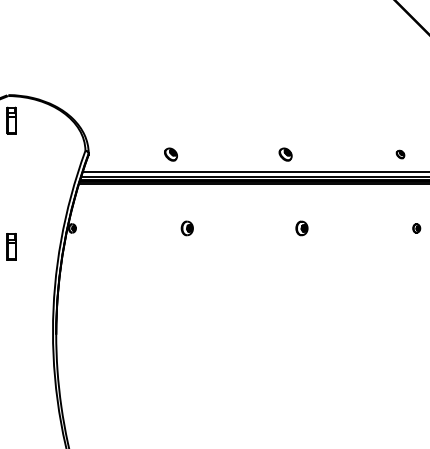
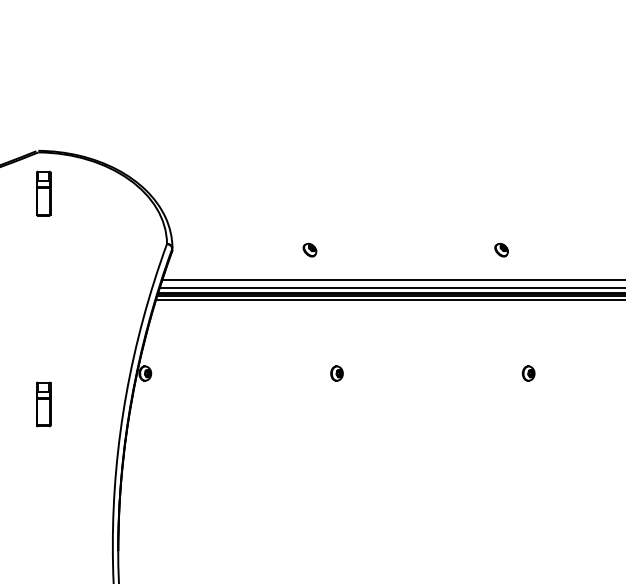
part: (170, 154) -> (309, 250), size x0.62
part: (285, 154) -> (501, 250), size x0.62
part: (186, 228) -> (335, 373), size x0.62
part: (301, 228) -> (527, 373), size x0.62

